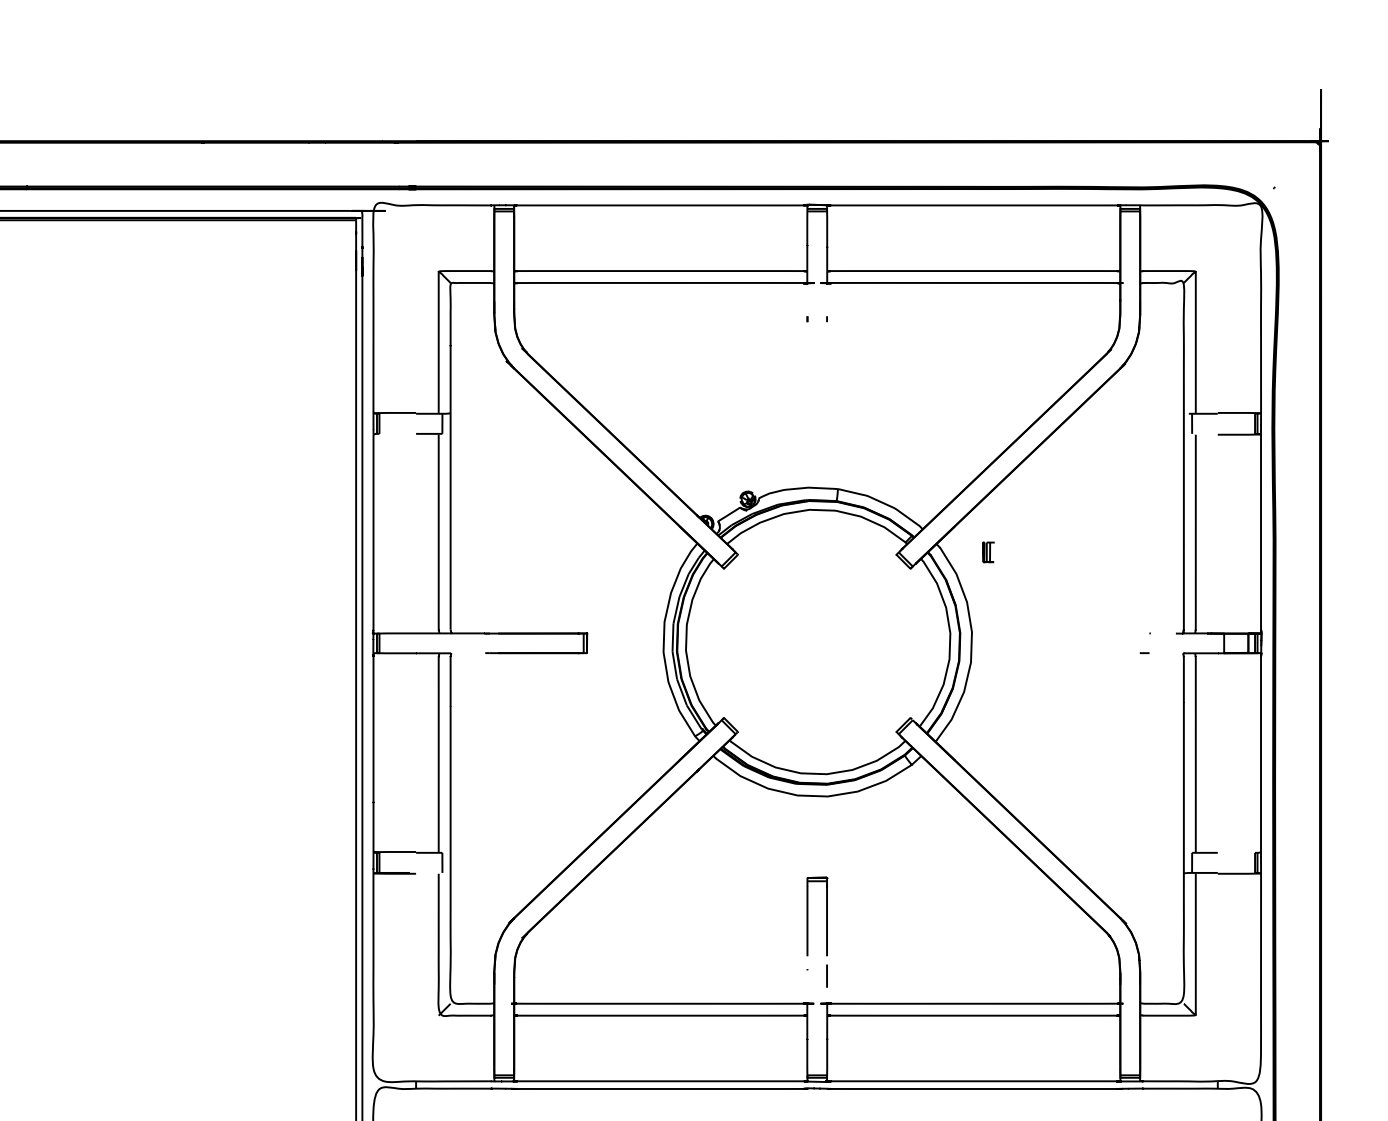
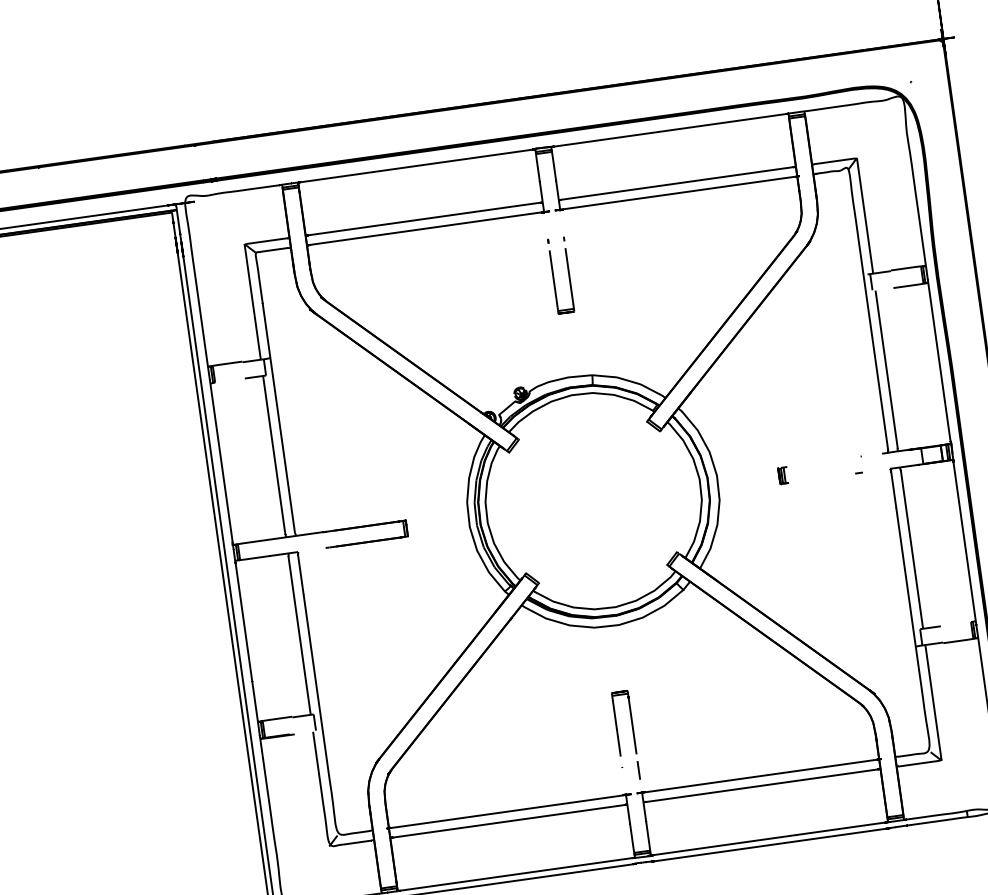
part: (808, 369) -> (554, 281), added
part: (988, 552) -> (783, 475), moved

